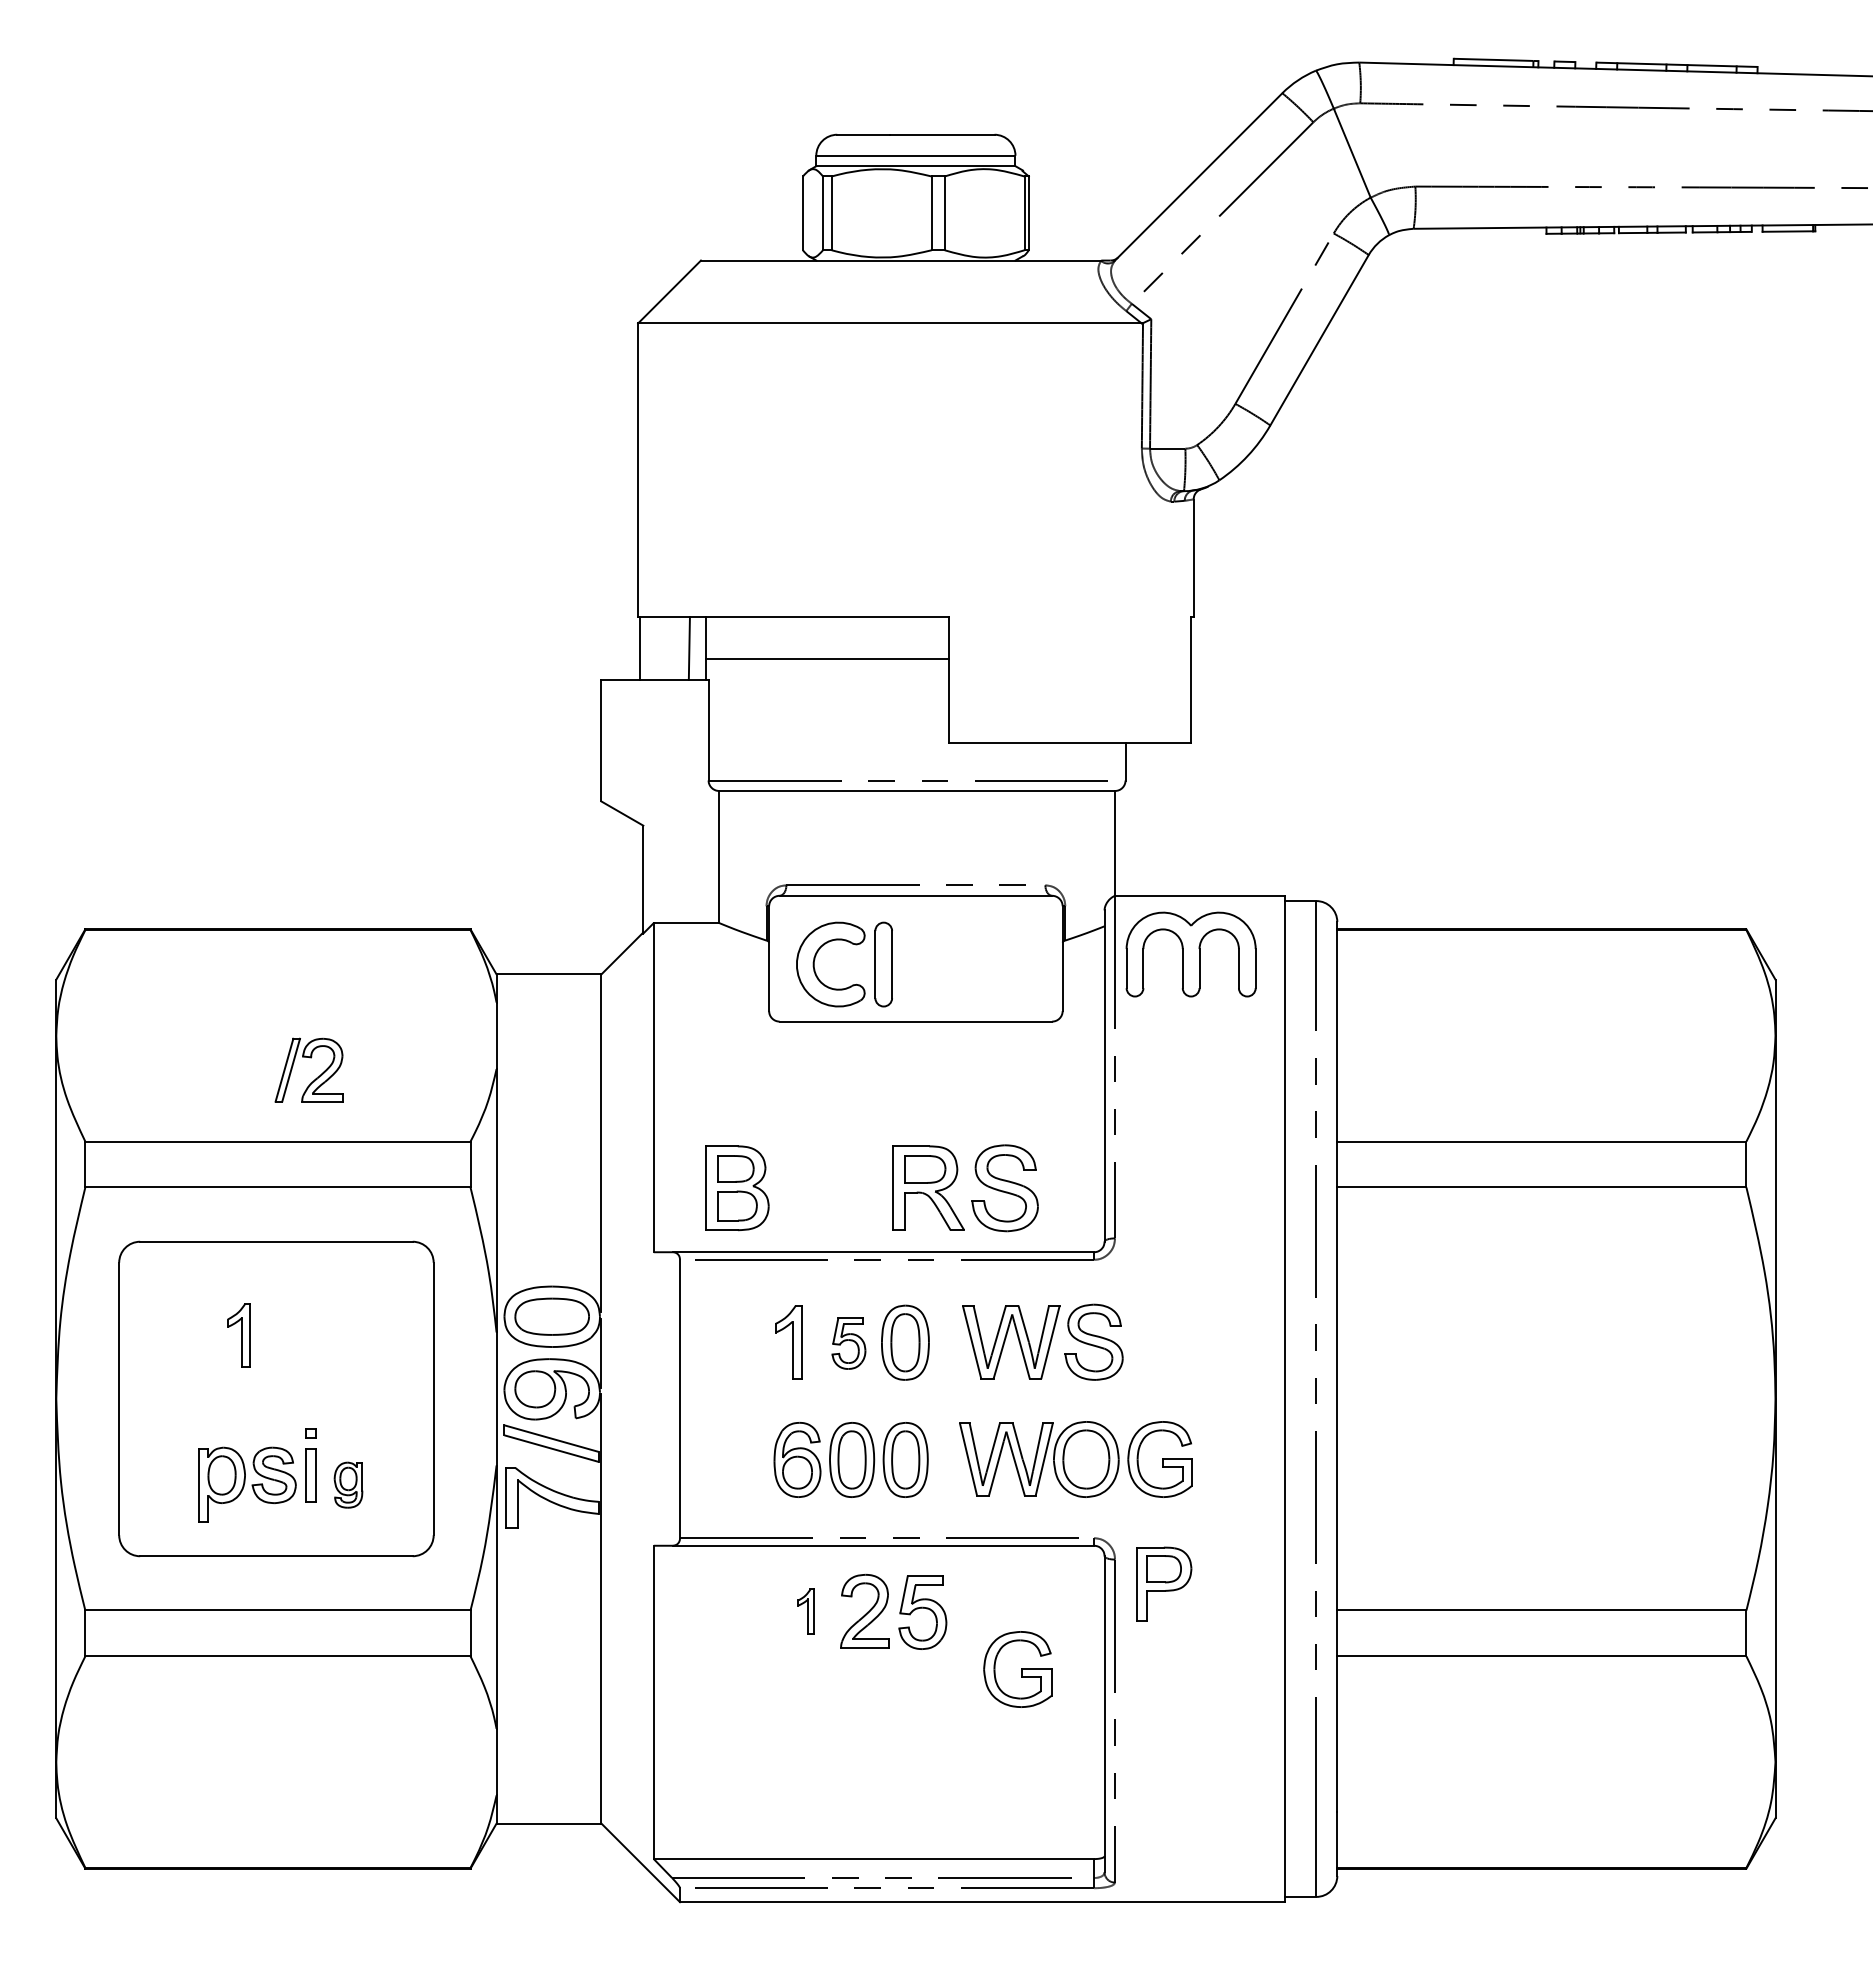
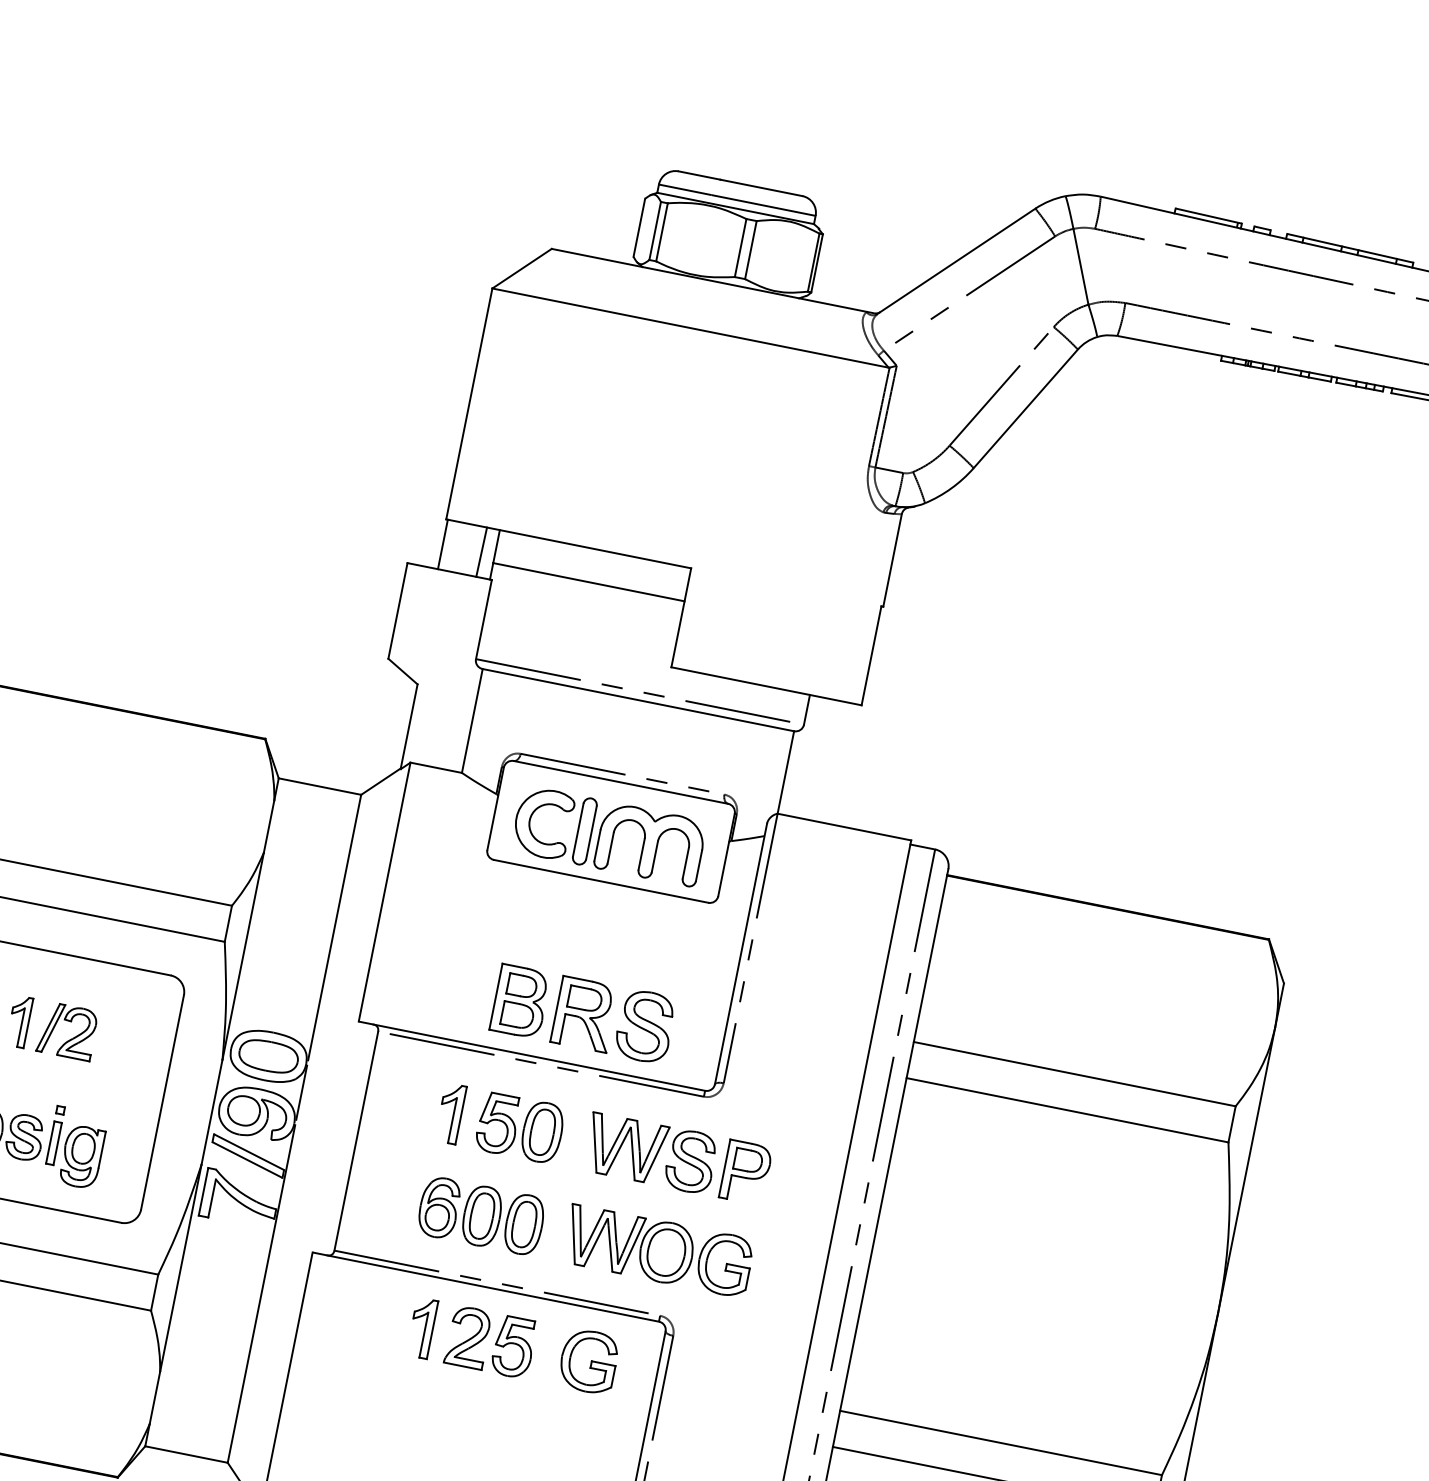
part: (1190, 954) -> (649, 844), moved
part: (309, 1058) -> (69, 1022), moved
part: (737, 1188) -> (520, 1001), moved
part: (848, 1343) -> (497, 1123), size x1.43
part: (348, 1484) -> (82, 1156), size x1.67
part: (1164, 1583) -> (746, 1172), moved
part: (805, 1611) -> (421, 1328), size x1.67
part: (1017, 1669) -> (588, 1361), moved

